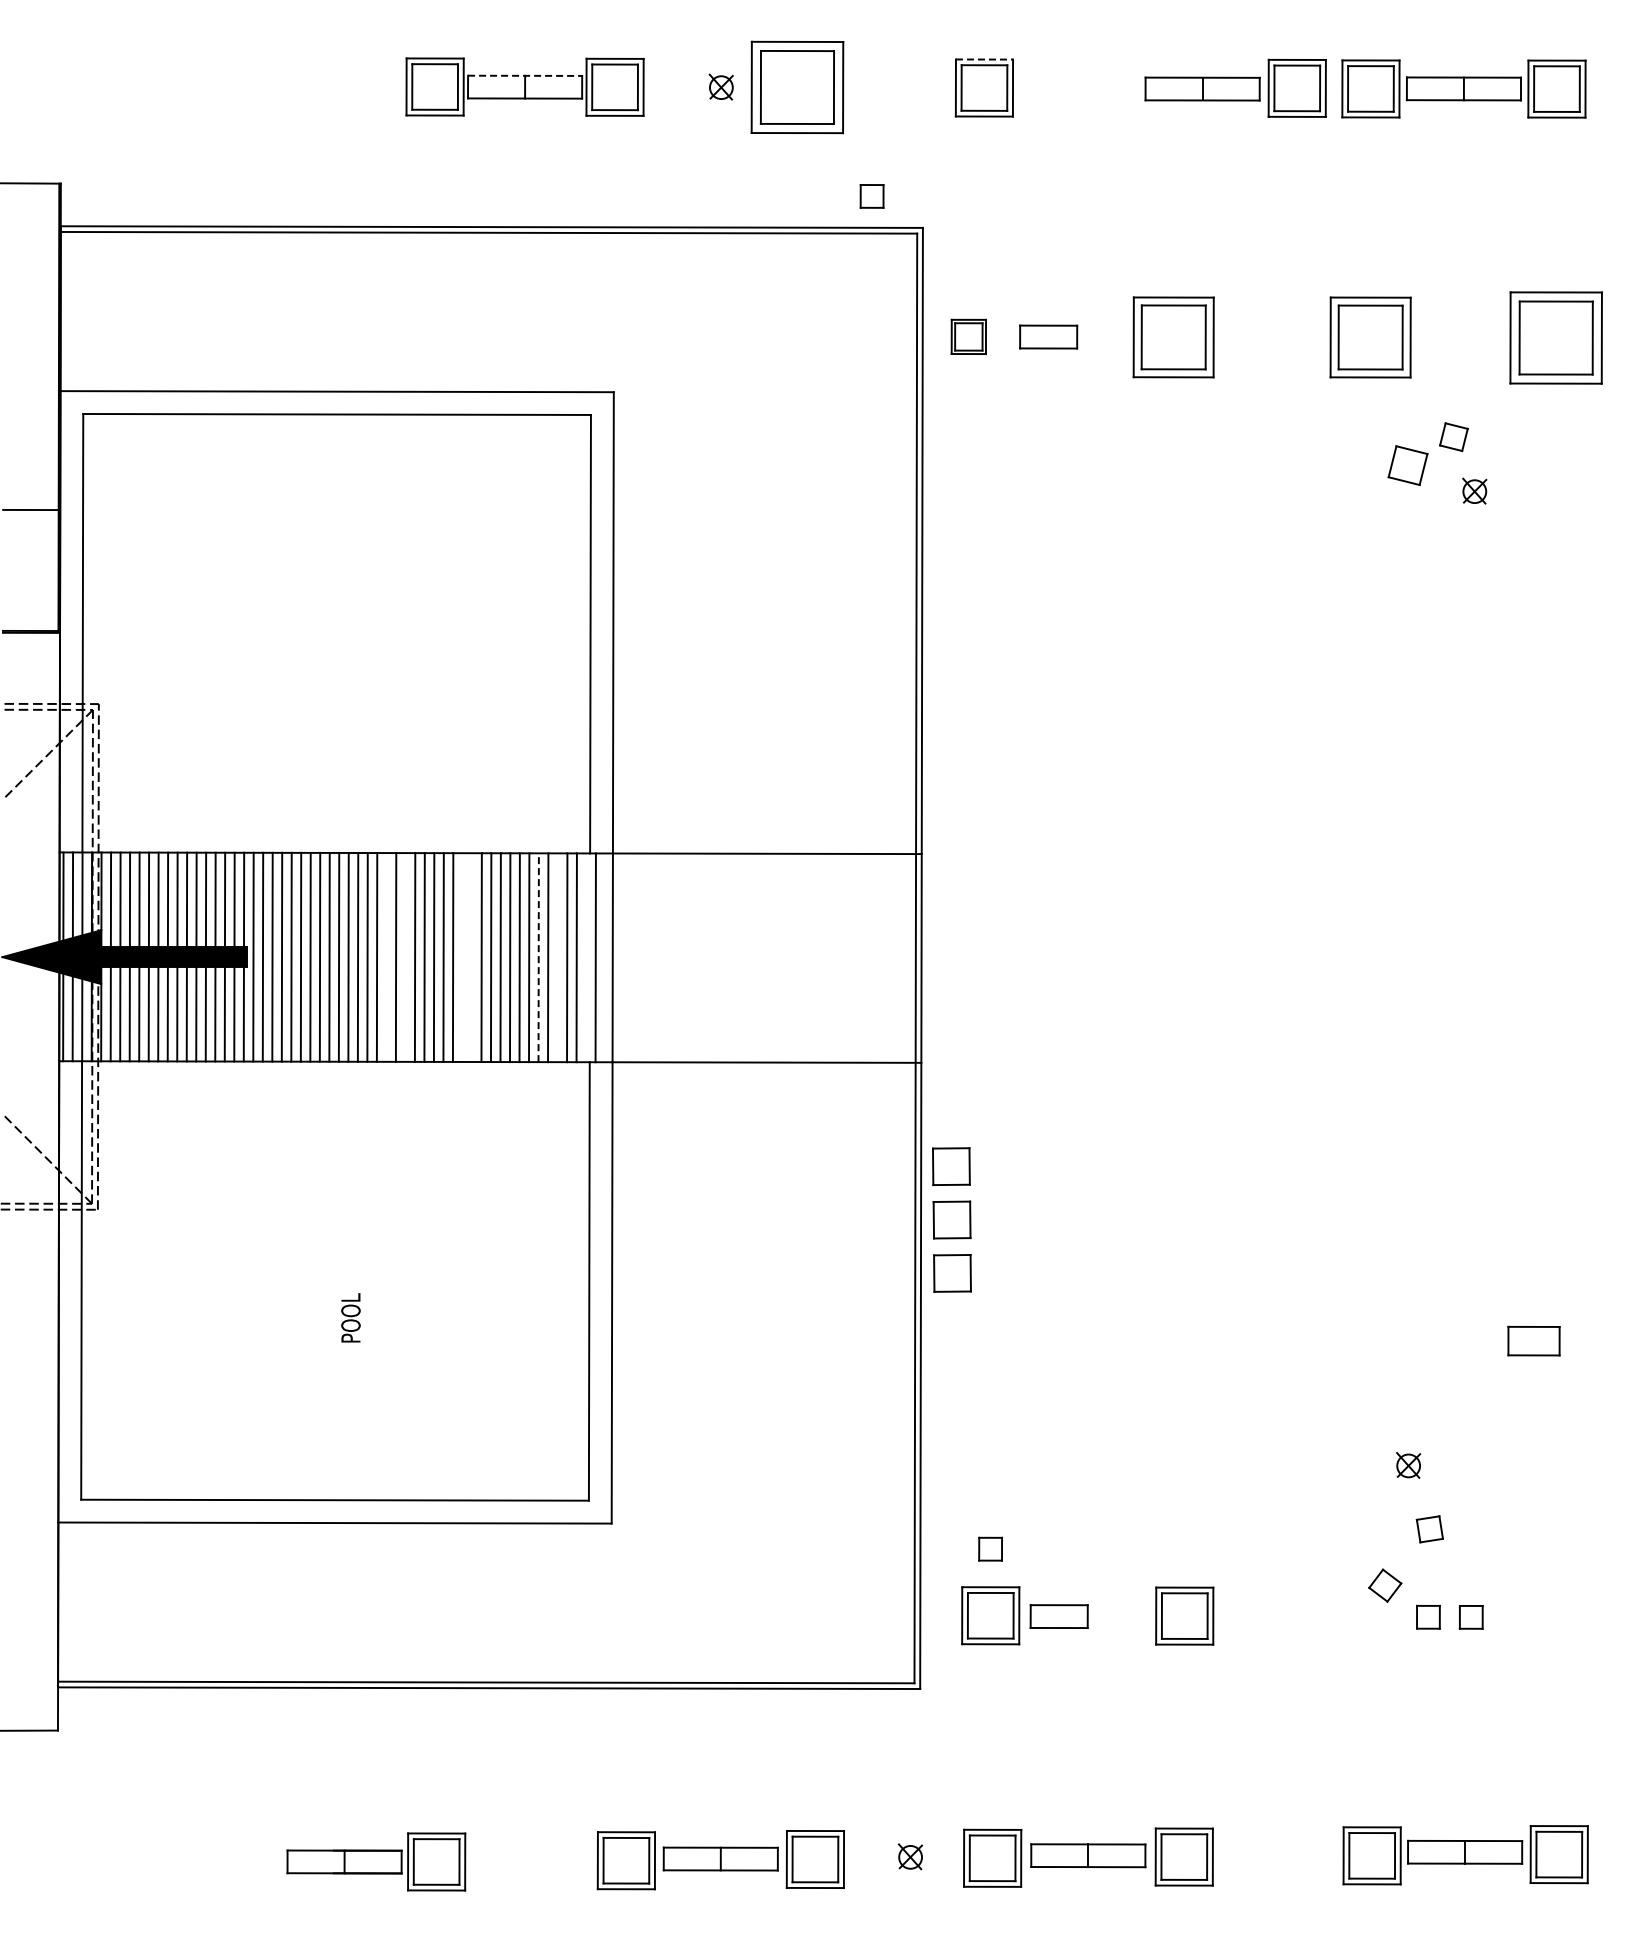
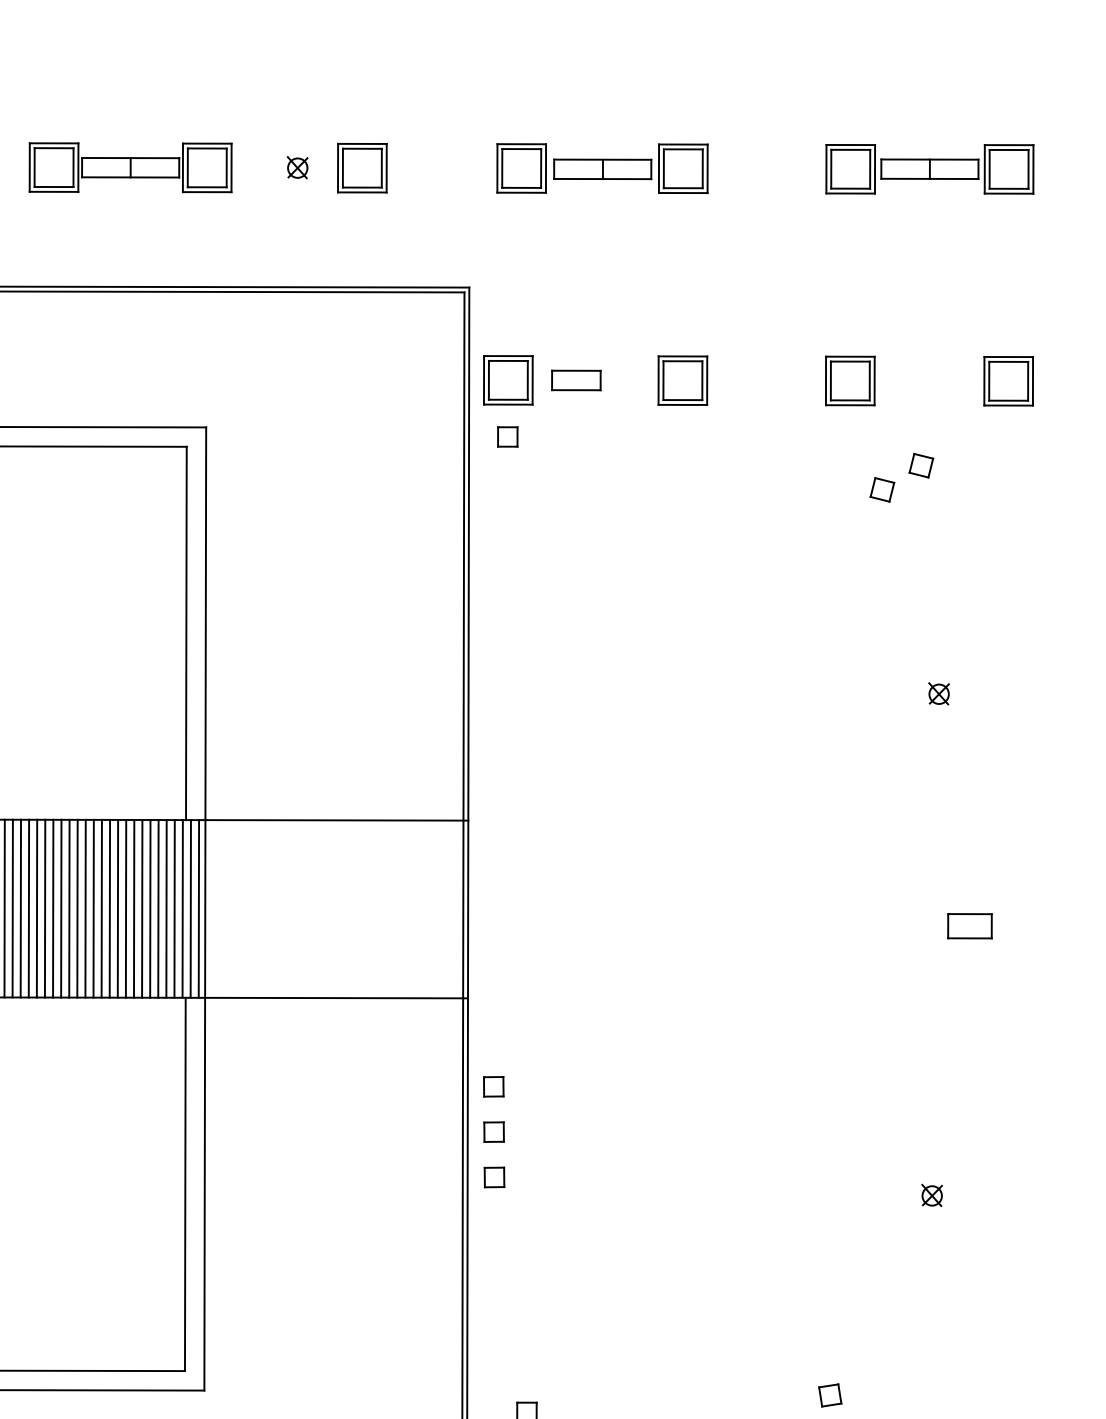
line: (984, 59) -> (521, 144), dashed -> solid
line: (525, 75) -> (131, 157), dashed -> solid
part: (796, 87) -> (361, 168), size x0.62
part: (1235, 87) -> (630, 168), moved
part: (871, 196) -> (507, 437), moved
part: (968, 336) -> (508, 380), size x1.67
part: (1173, 336) -> (682, 380), size x0.71
part: (1369, 337) -> (849, 380), size x0.71
part: (1556, 337) -> (1008, 380), size x0.62
part: (1408, 465) -> (882, 489), size x0.71
part: (1474, 490) -> (938, 693), moved
line: (386, 957) -> (12, 908), added
line: (405, 957) -> (28, 908), added
line: (462, 957) -> (77, 908), added
line: (471, 957) -> (85, 908), added
line: (538, 957) -> (142, 908), dashed -> solid
line: (557, 957) -> (158, 908), added
line: (586, 957) -> (182, 908), added
line: (605, 957) -> (199, 908), added
part: (951, 1166) -> (493, 1086), size x0.62
part: (951, 1219) -> (493, 1131), size x0.62
part: (952, 1272) -> (494, 1176), size x0.62
part: (1533, 1340) -> (969, 925), moved
part: (1408, 1465) -> (932, 1195), moved
part: (1429, 1529) -> (829, 1395), moved

